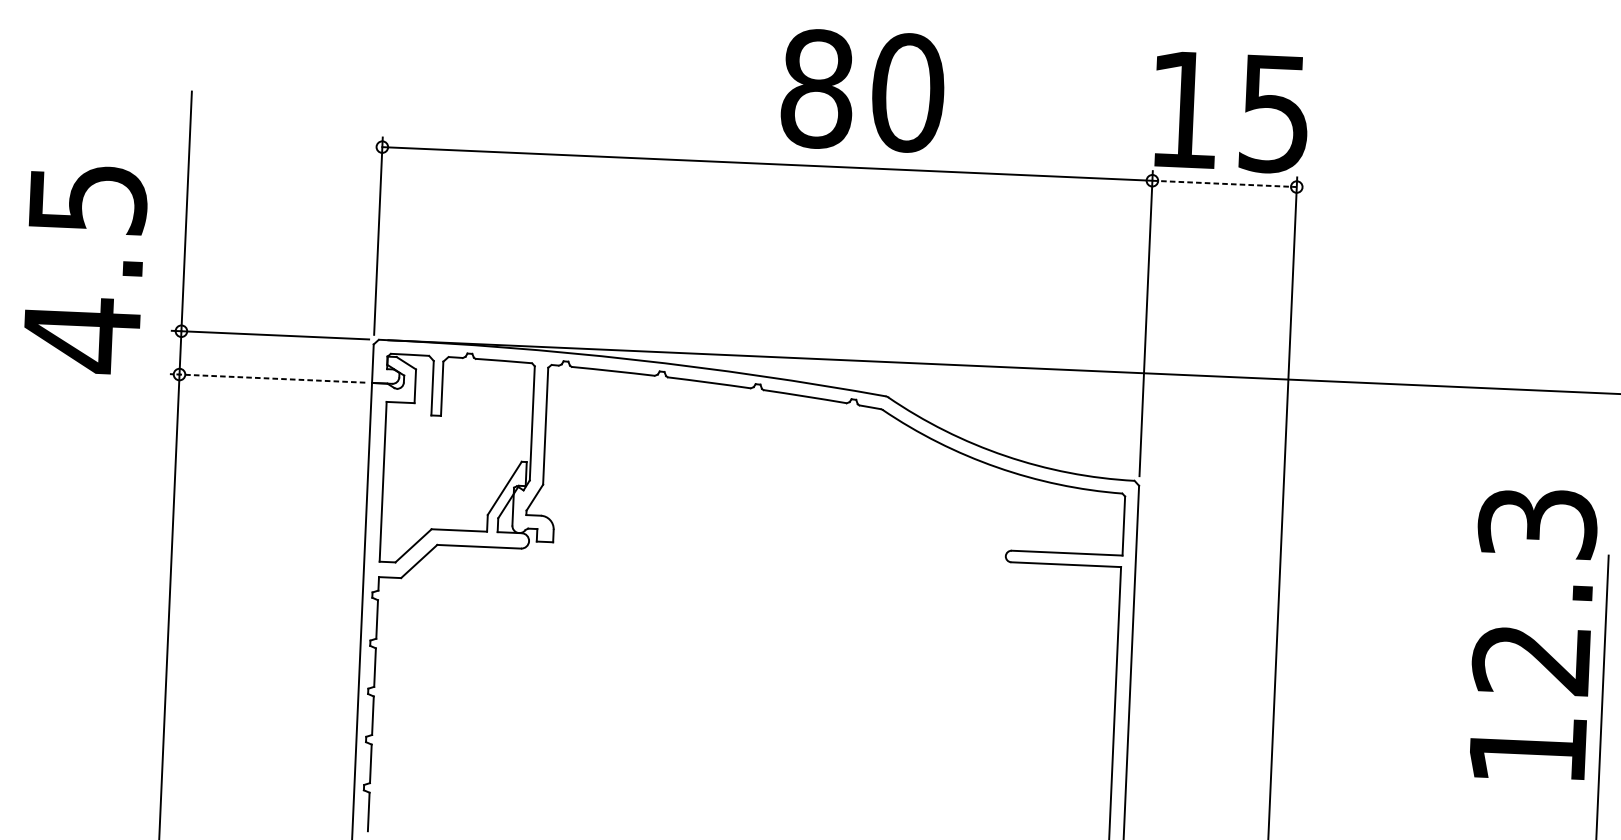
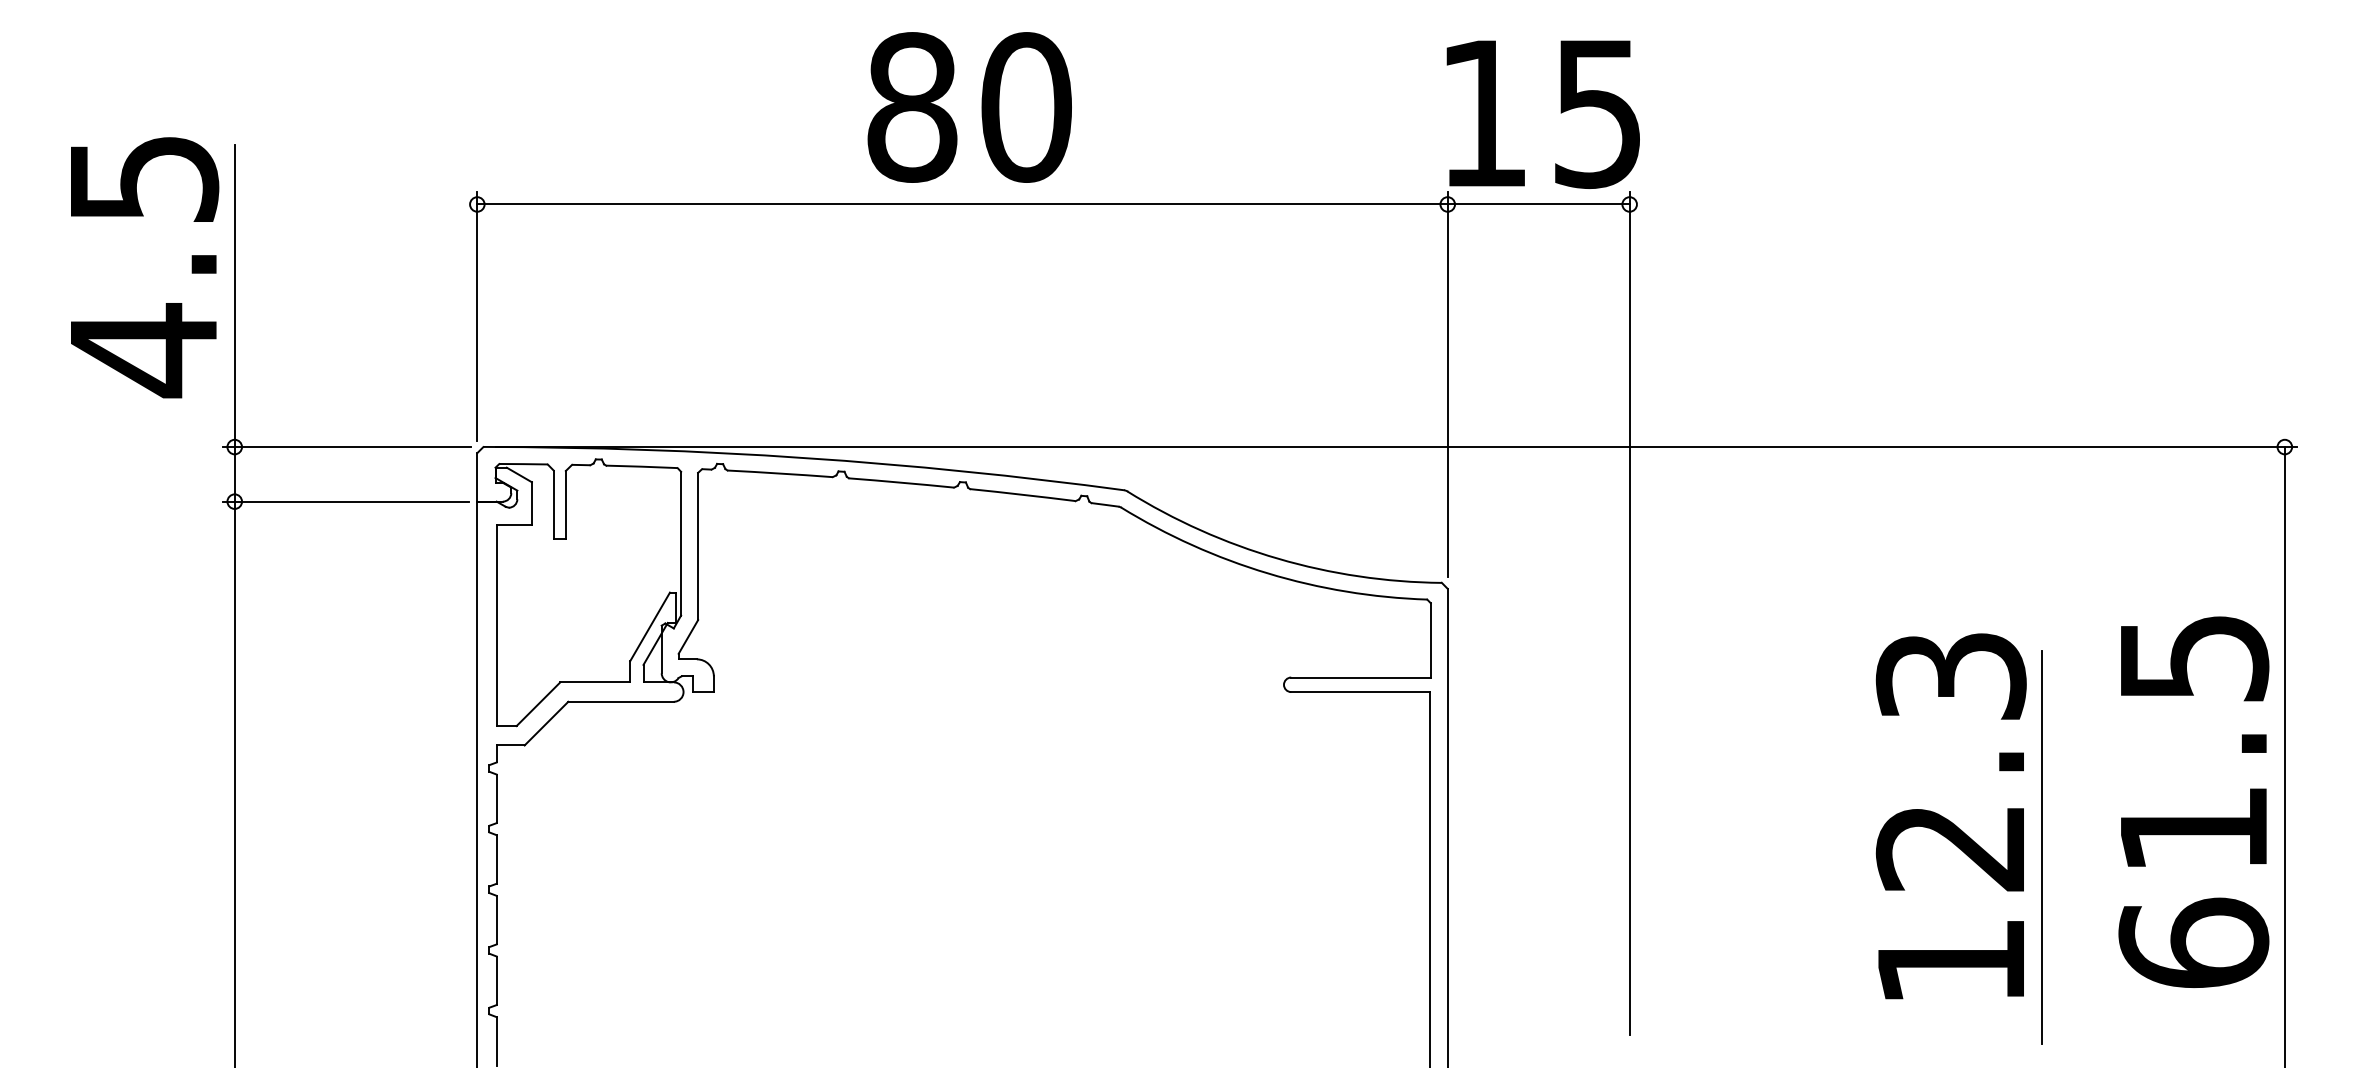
text: (862, 91) -> (969, 107), moved
line: (1224, 183) -> (1538, 204), dashed -> solid
text: (86, 269) -> (145, 267), moved
line: (267, 378) -> (345, 501), dashed -> solid
text: (1532, 634) -> (1950, 816), moved

